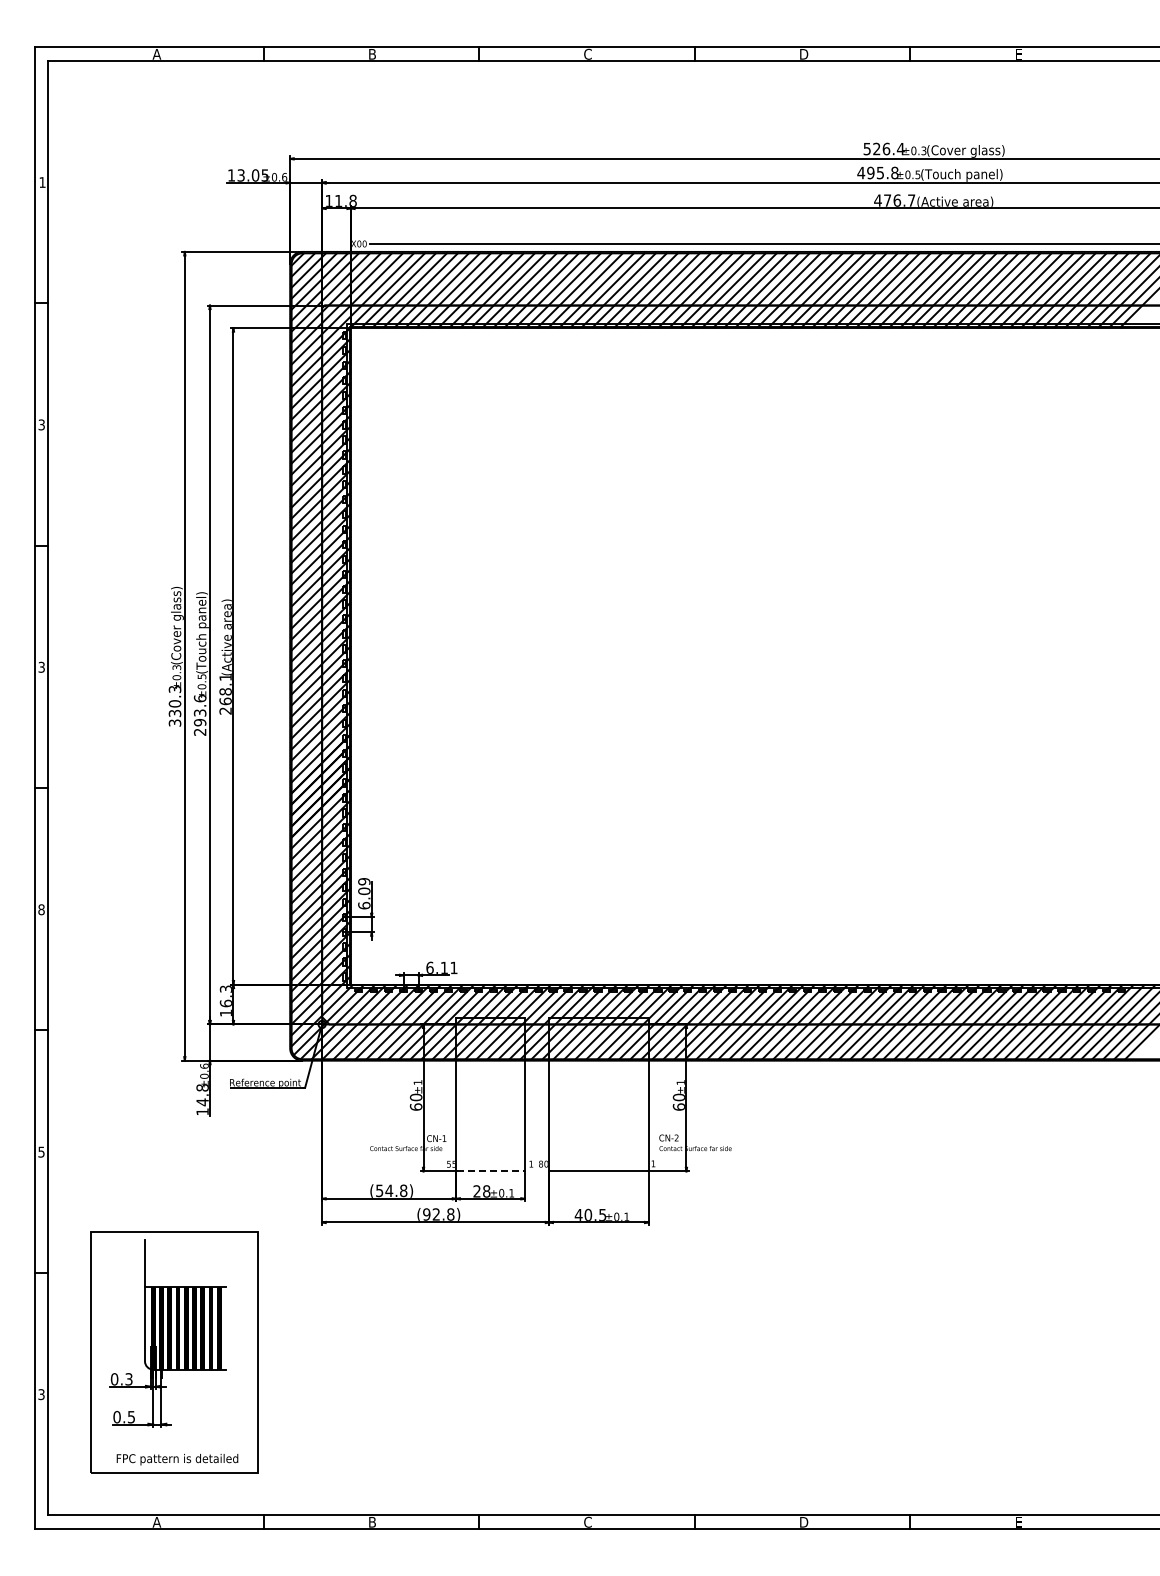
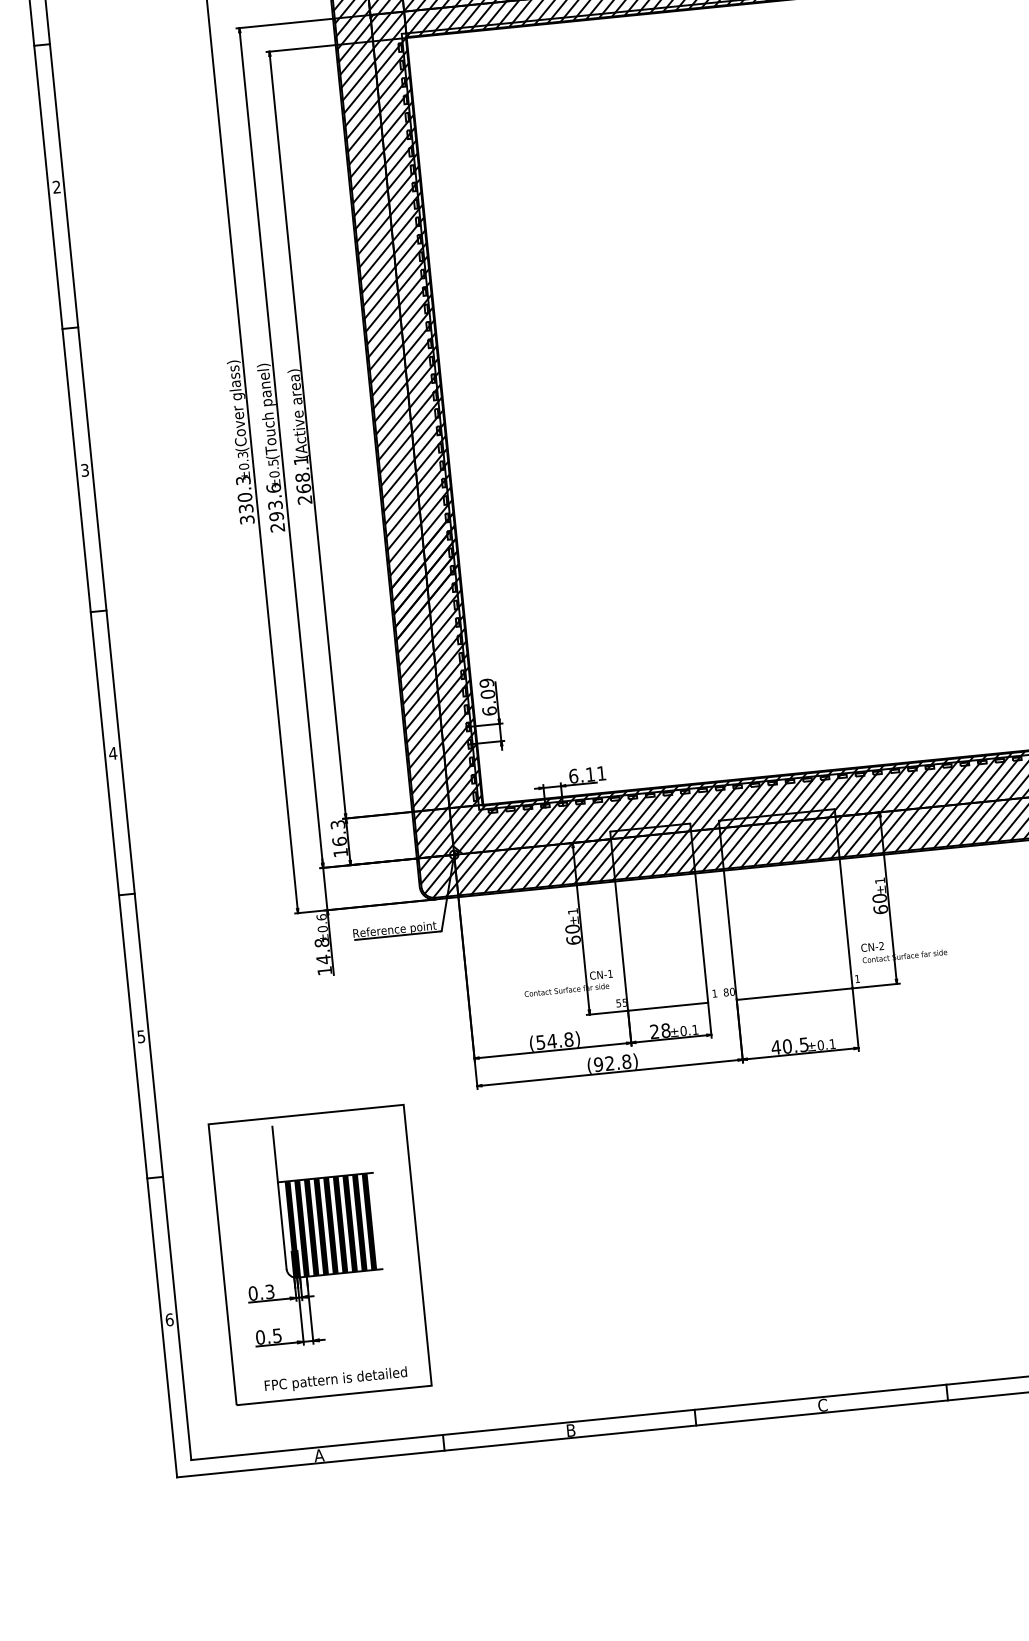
text: (41, 425) -> (56, 187), 3 -> 2
text: (41, 909) -> (113, 753), 8 -> 4
line: (490, 1171) -> (668, 1006), dashed -> solid
text: (41, 1394) -> (169, 1319), 3 -> 6

